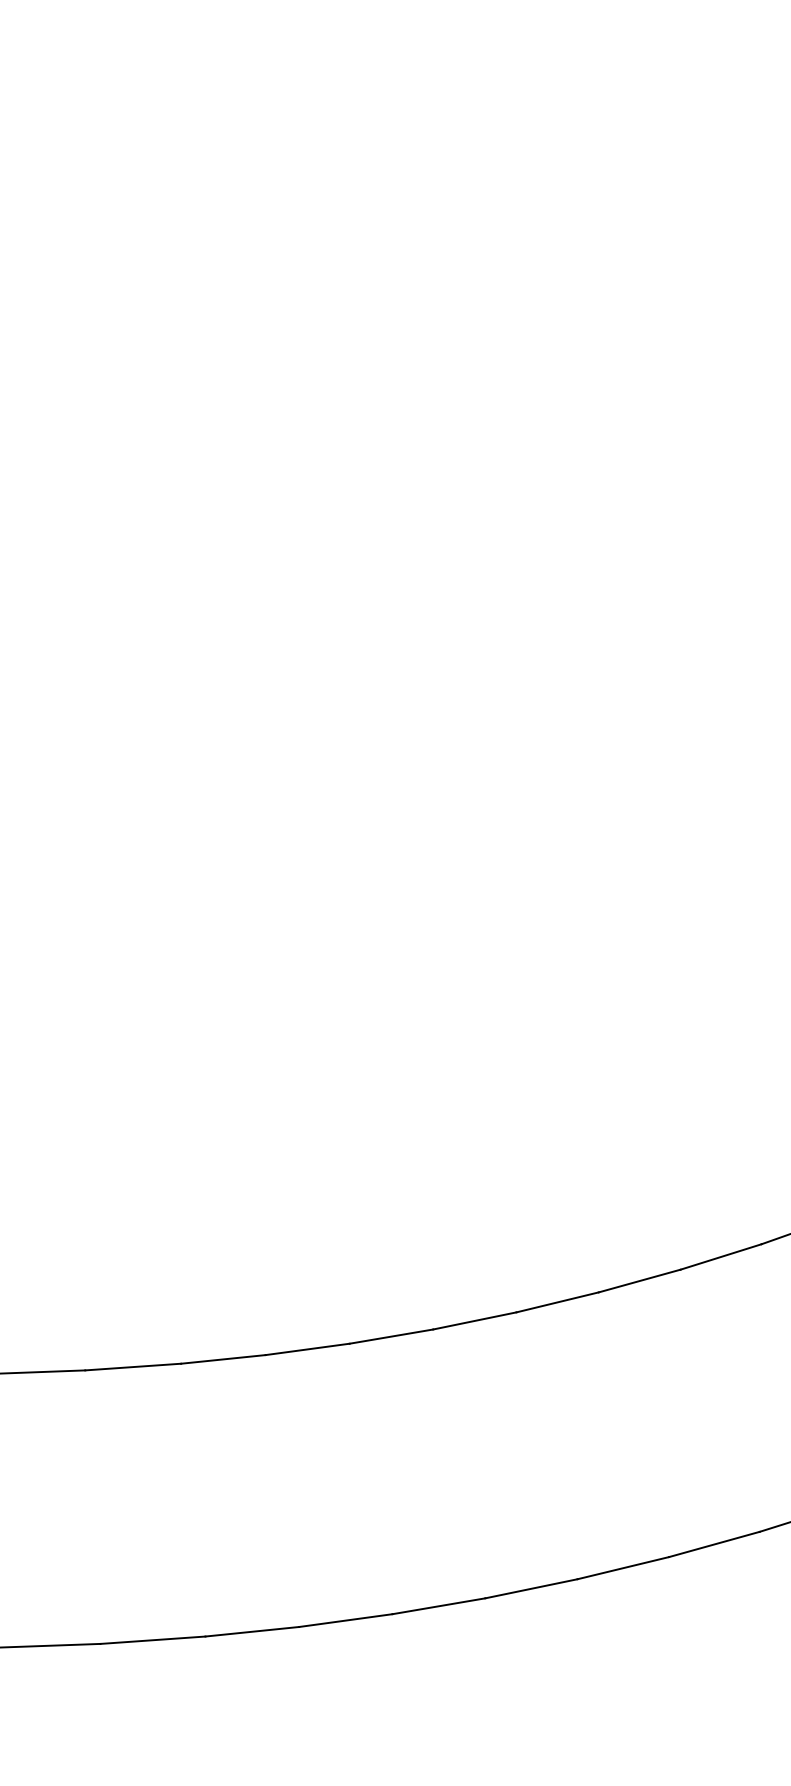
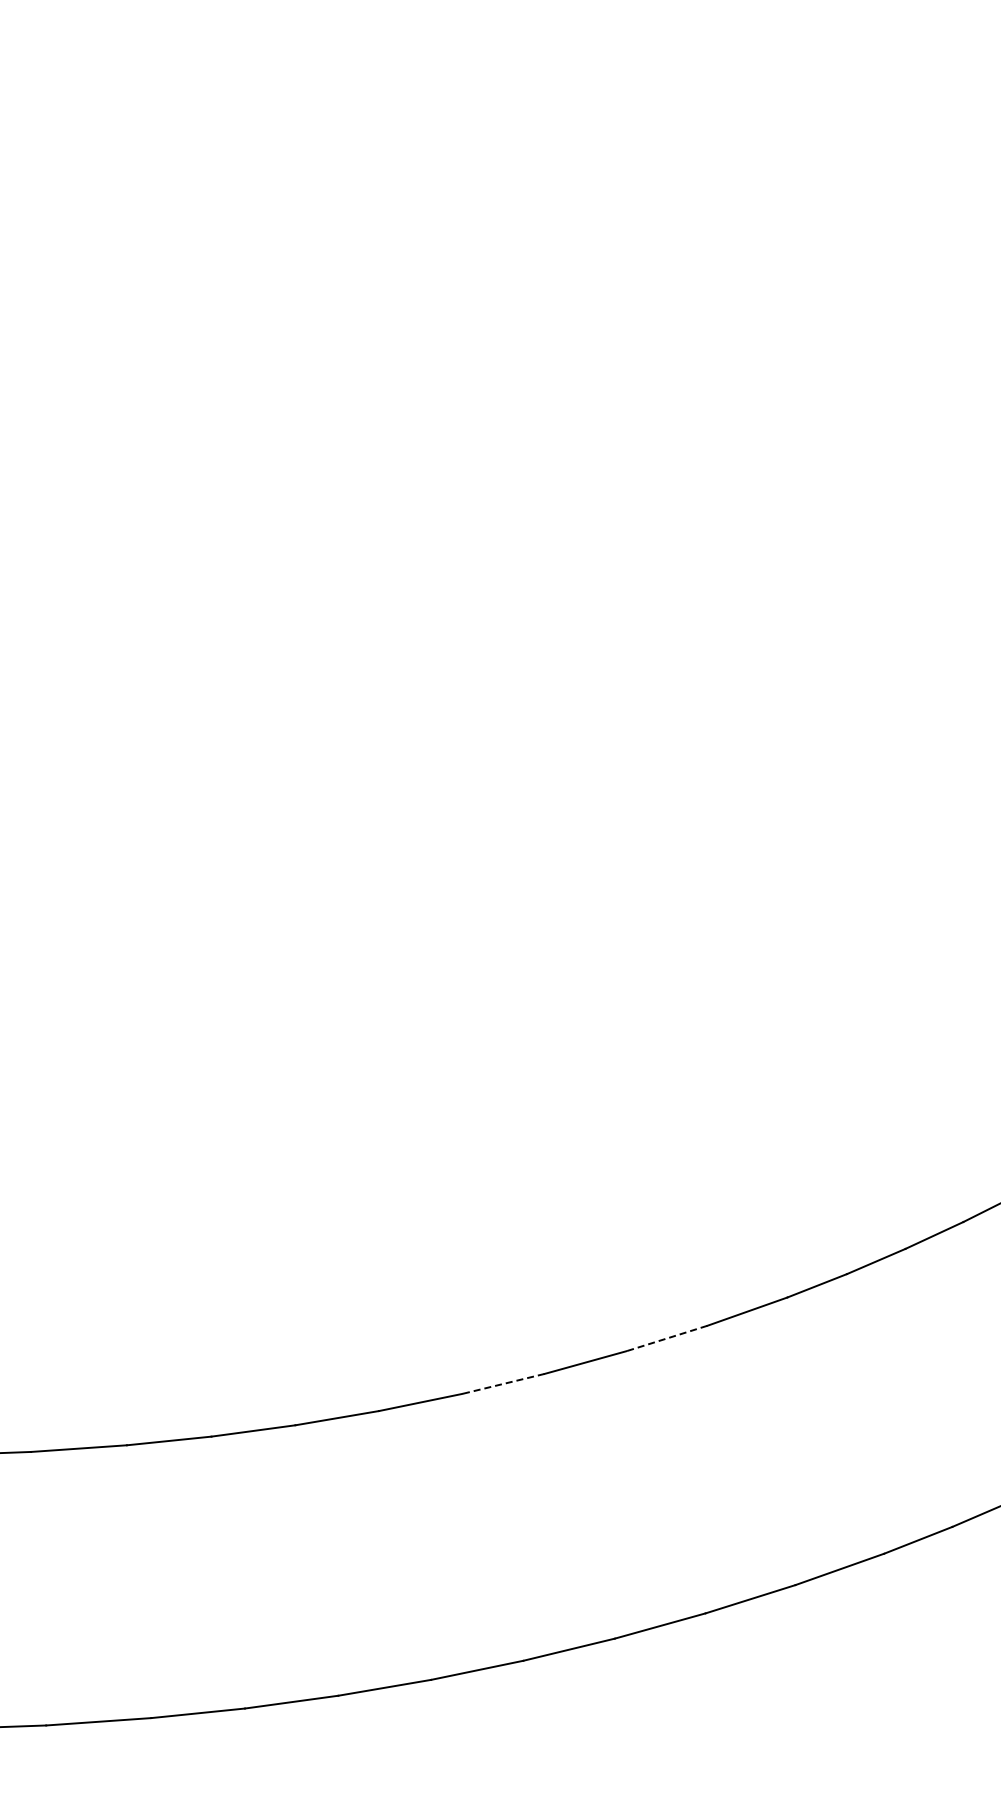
line: (720, 1256) -> (666, 1338), solid -> dashed
line: (556, 1302) -> (502, 1384), solid -> dashed

